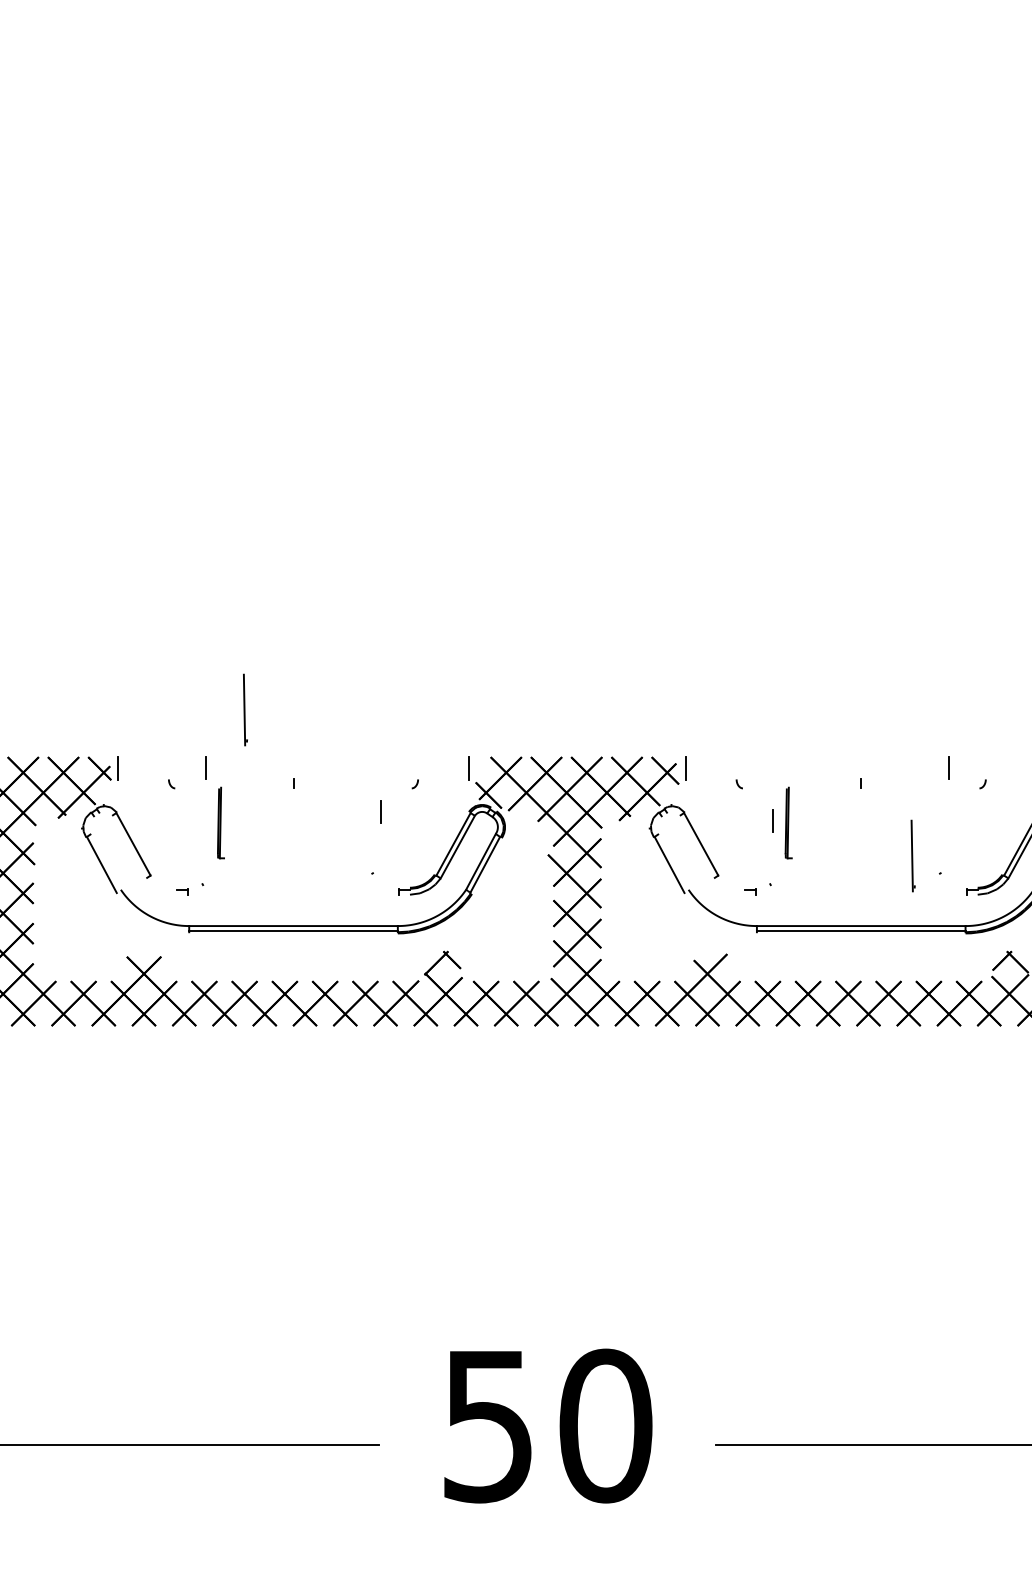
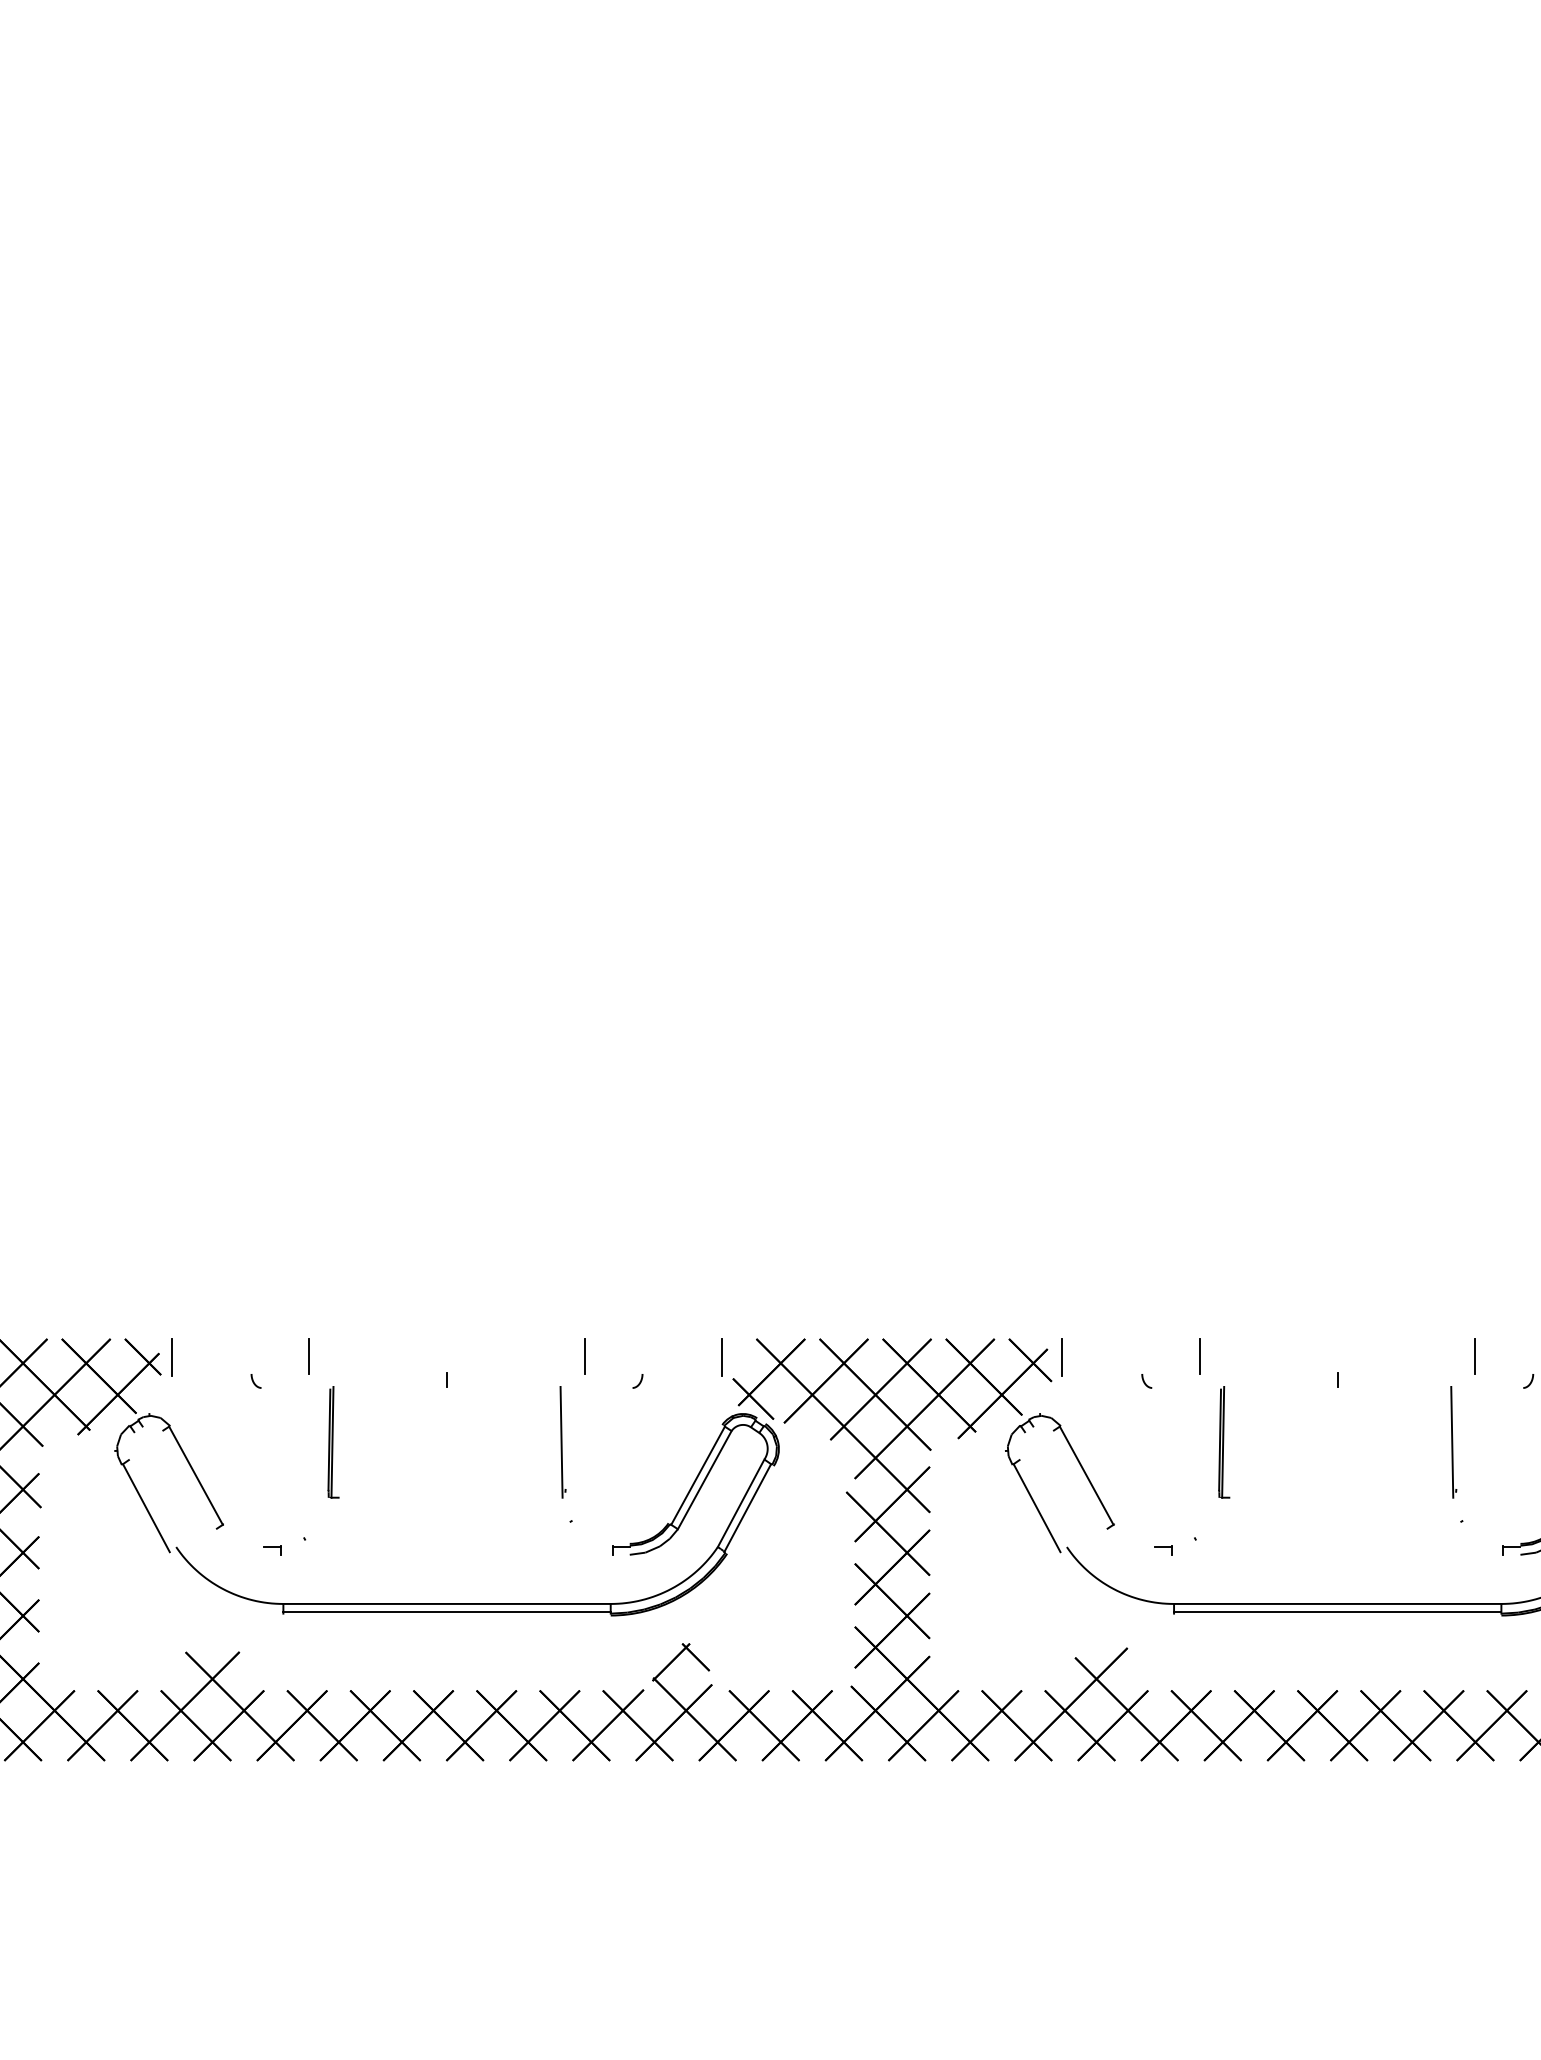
part: (245, 709) -> (563, 1441), moved
line: (380, 811) -> (583, 1355), moved
line: (772, 820) -> (1198, 1355), moved
part: (912, 855) -> (1452, 1441), moved

